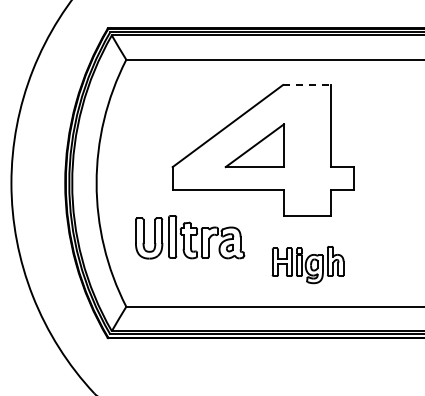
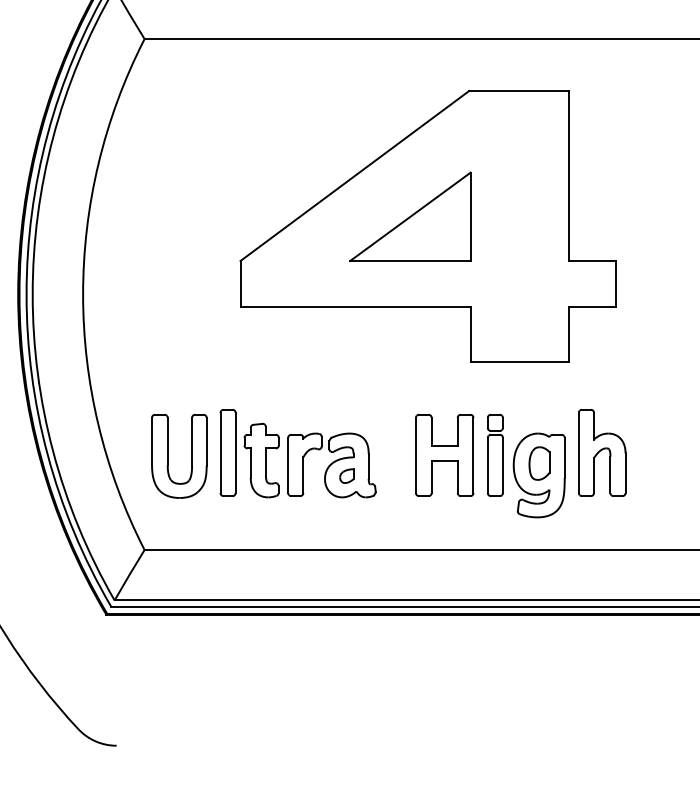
line: (307, 85) -> (519, 92), dashed -> solid
part: (190, 237) -> (264, 454), moved
part: (307, 264) -> (519, 462), size x1.43

